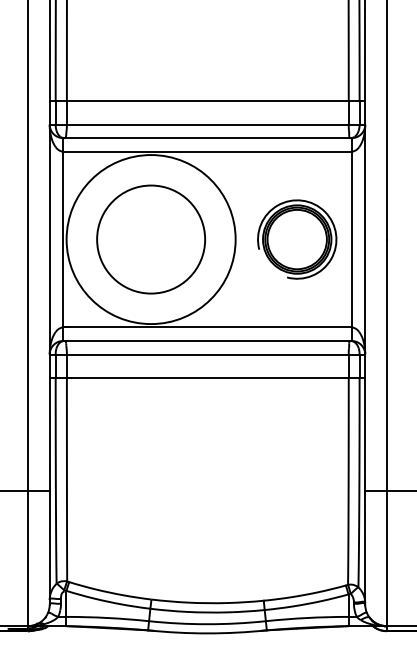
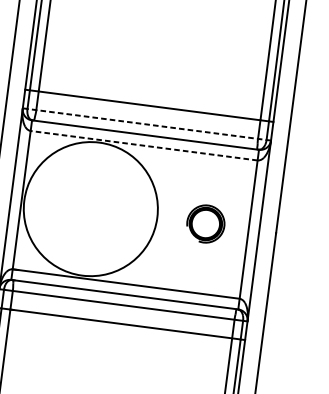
line: (207, 124) -> (146, 124), solid -> dashed
line: (206, 151) -> (143, 145), solid -> dashed
circle: (150, 239) -> (90, 209), removed
part: (297, 239) -> (206, 224), size x0.6

